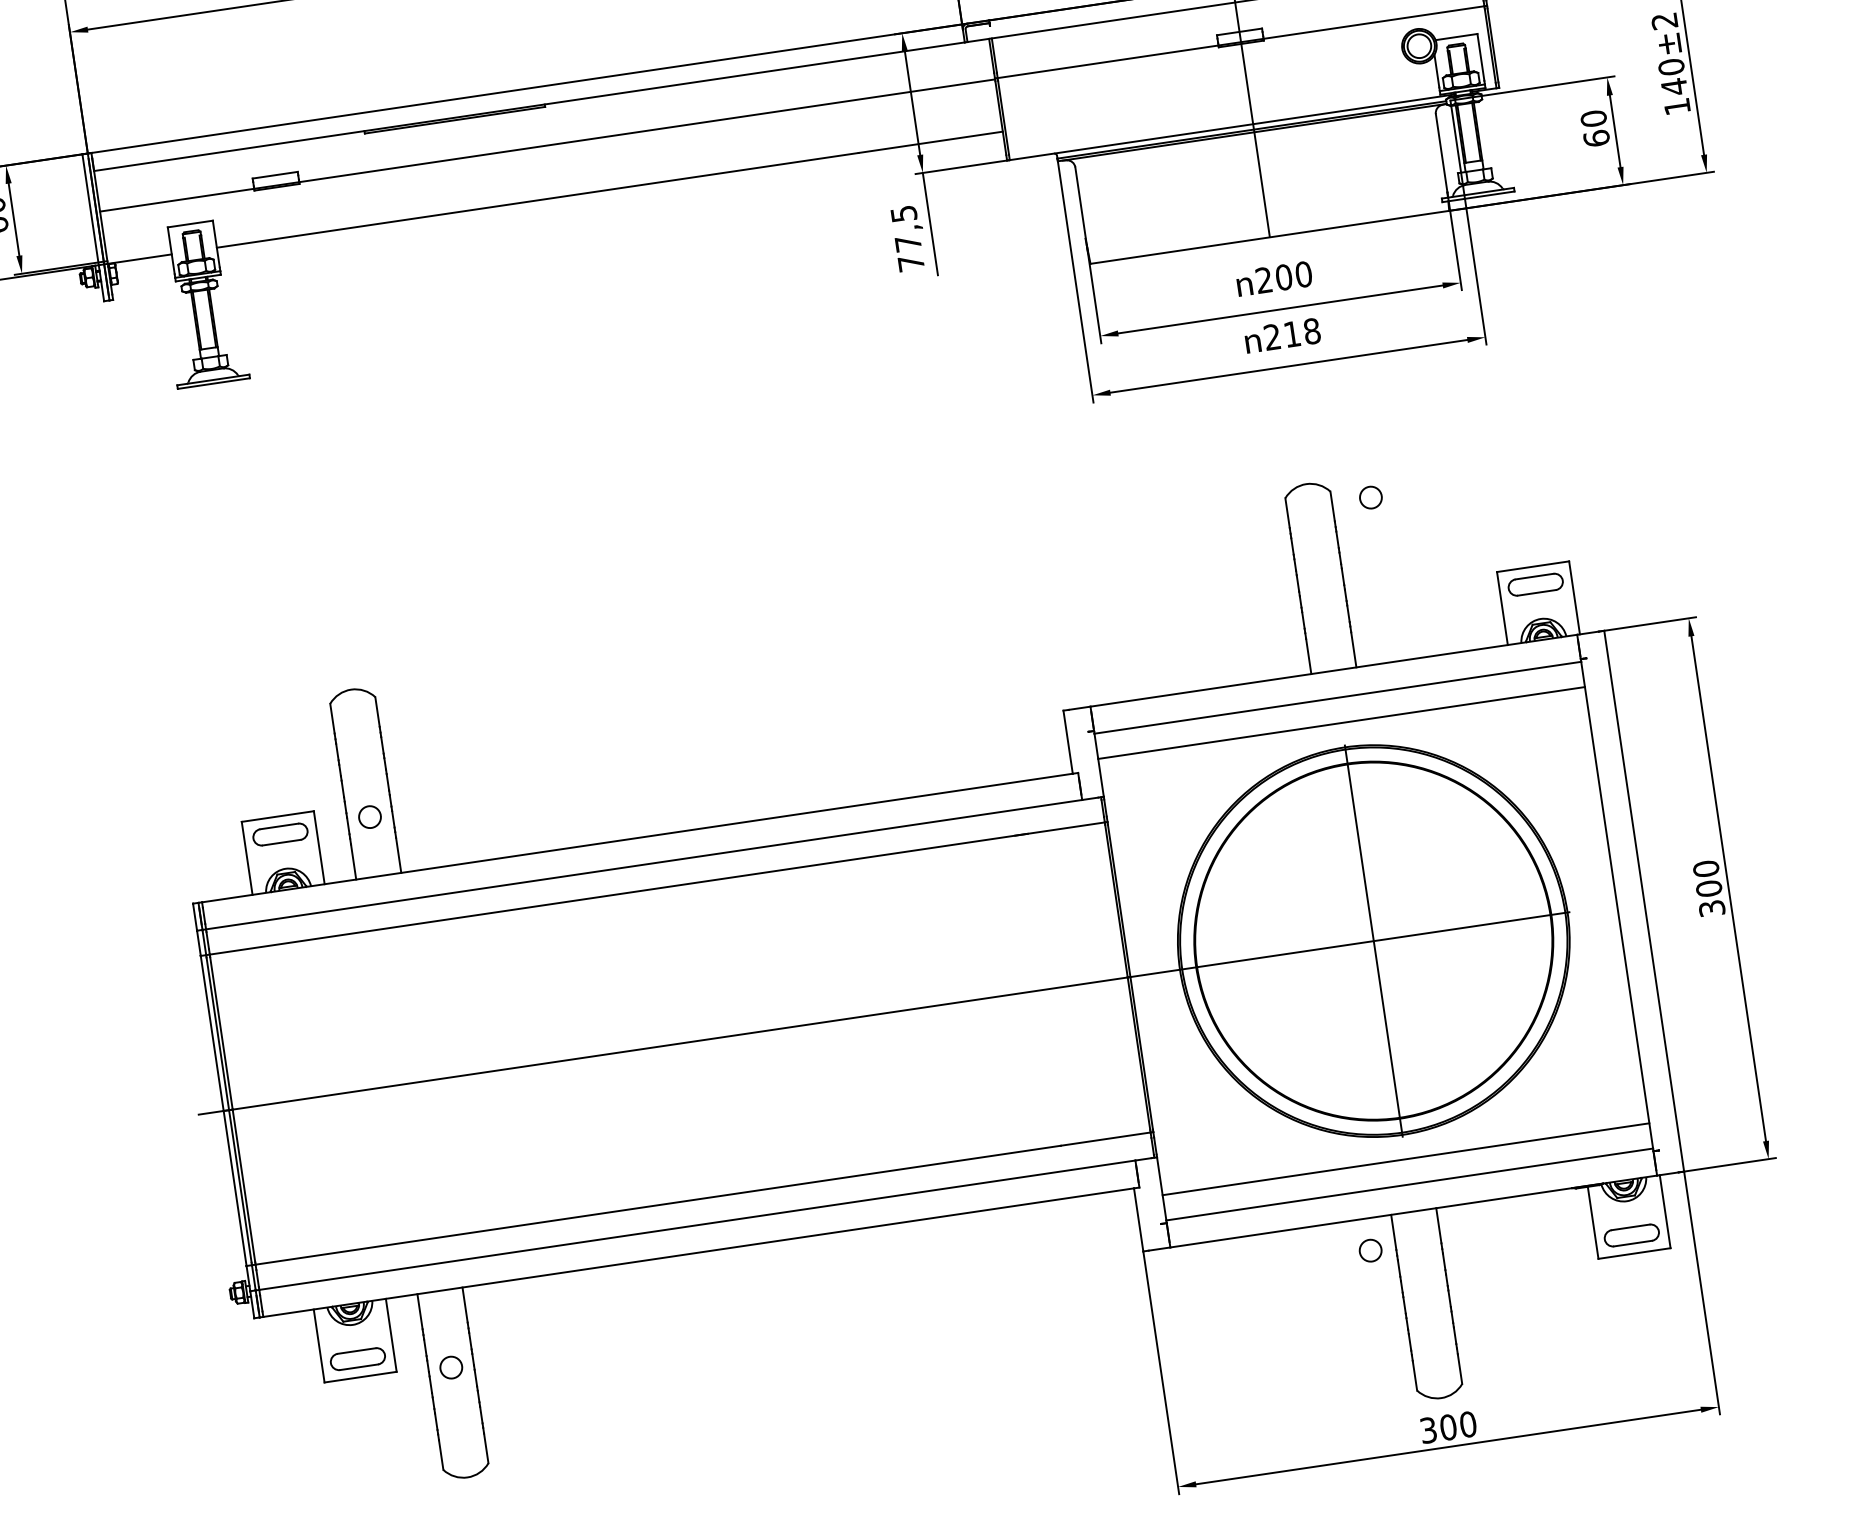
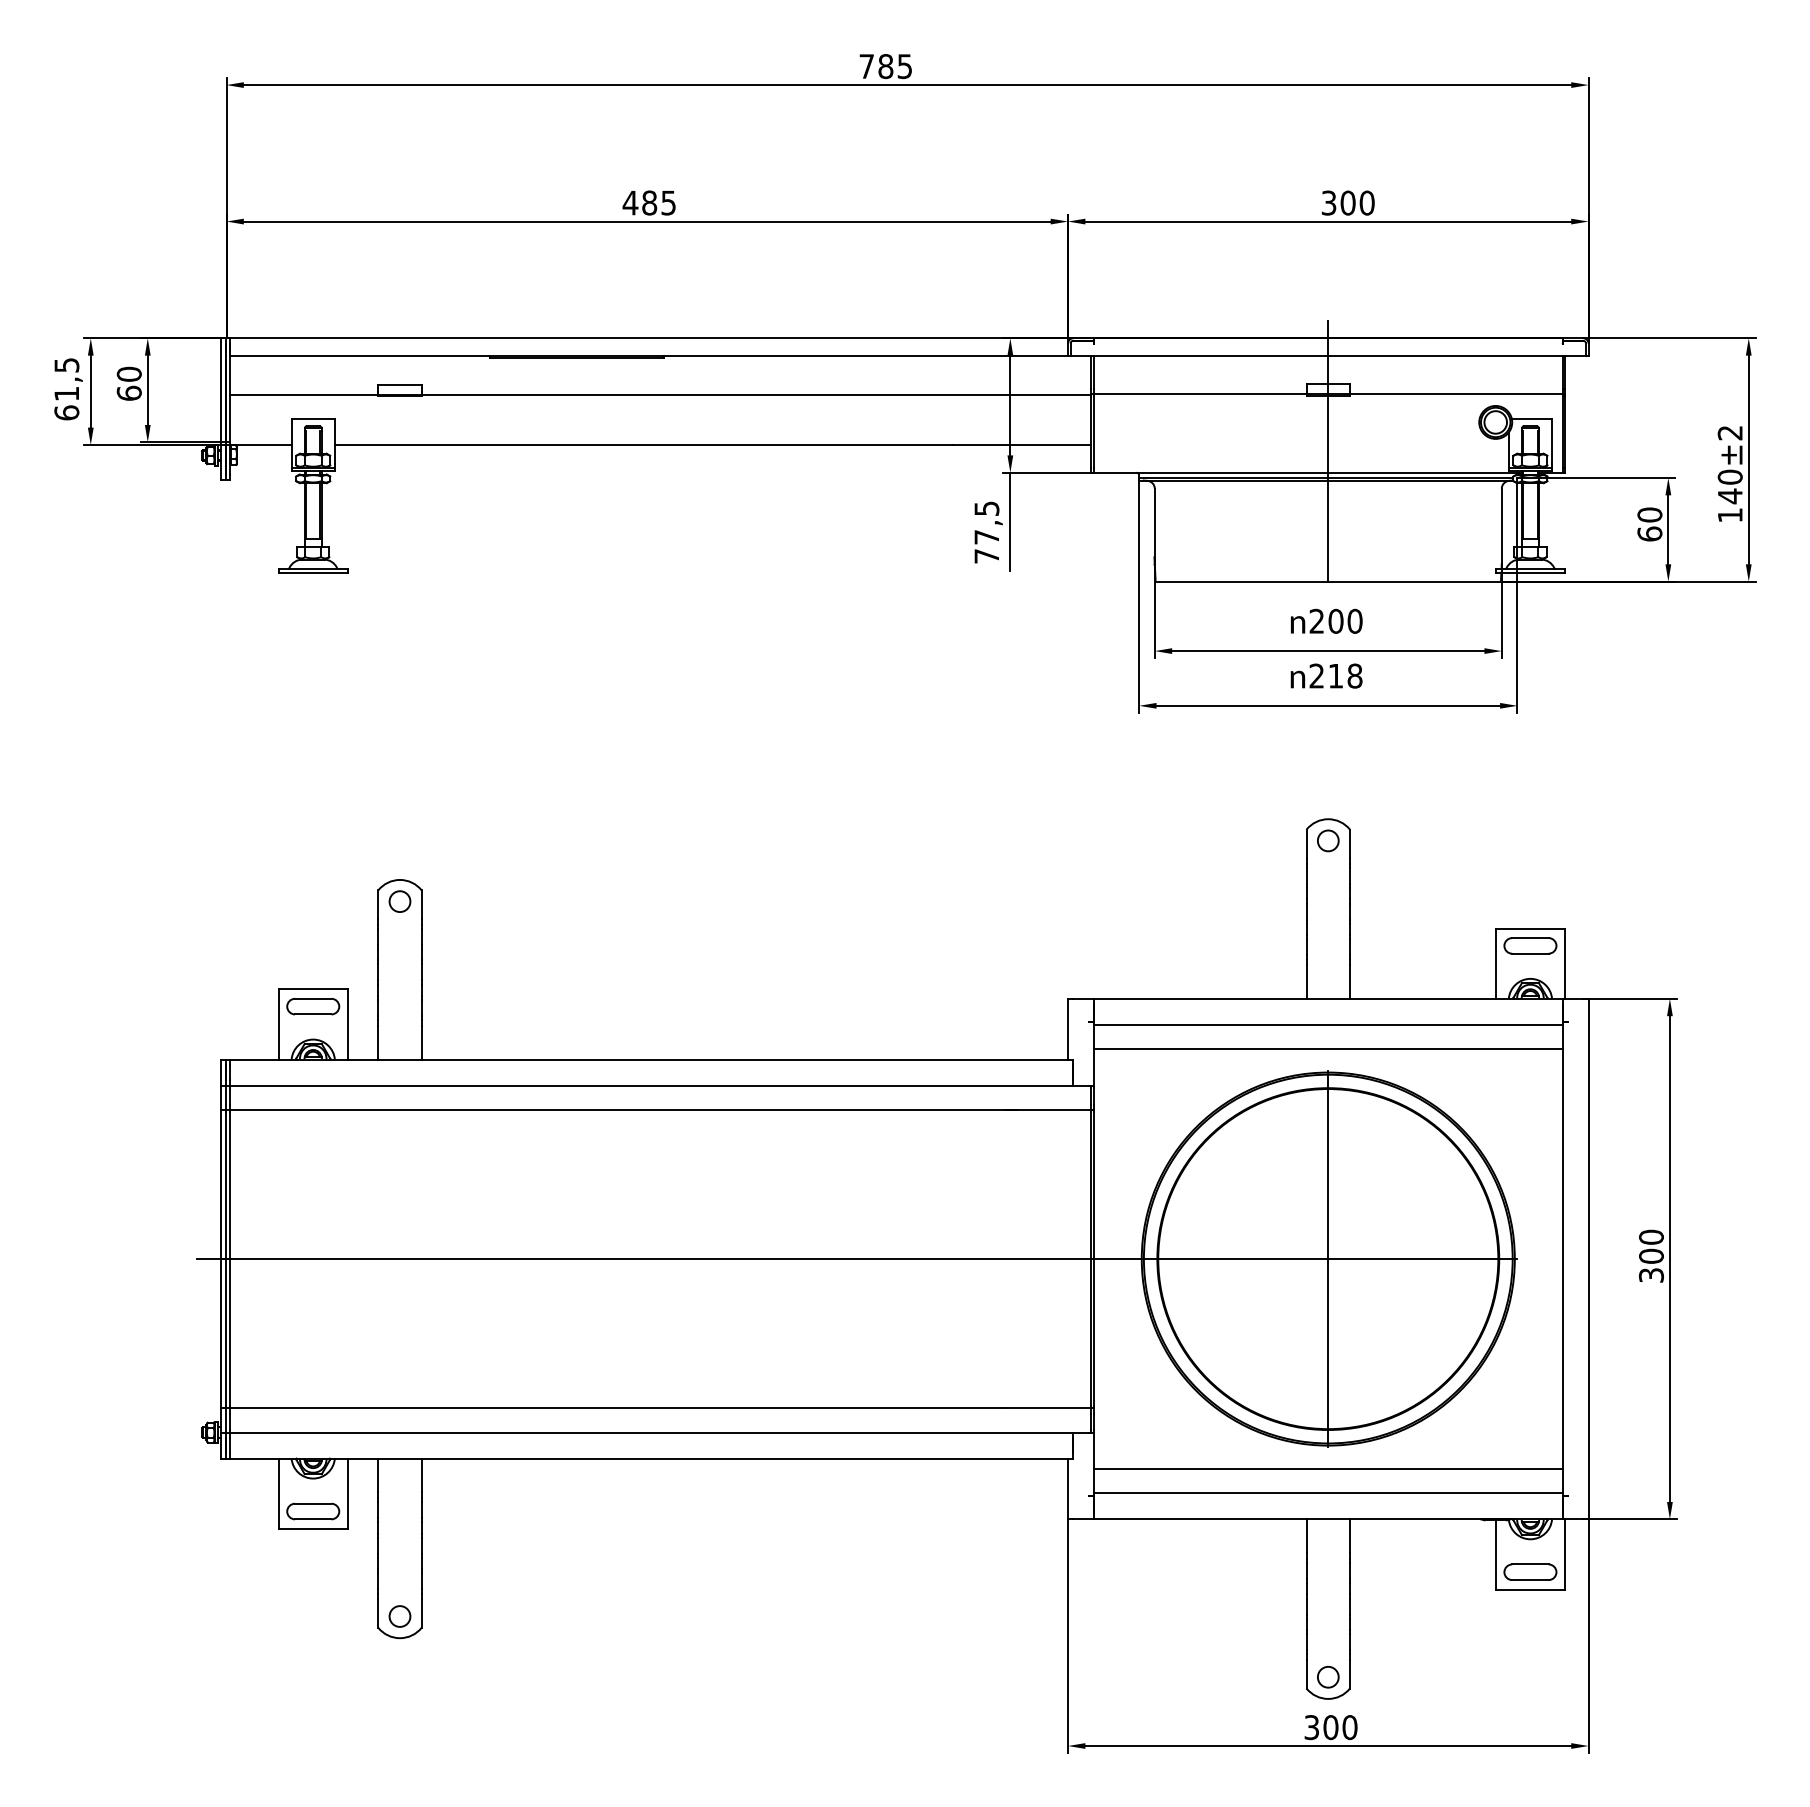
circle: (1371, 497) -> (1328, 840), moved
circle: (369, 817) -> (399, 901), moved
circle: (1370, 1250) -> (1328, 1677), moved
circle: (450, 1367) -> (399, 1616), moved

